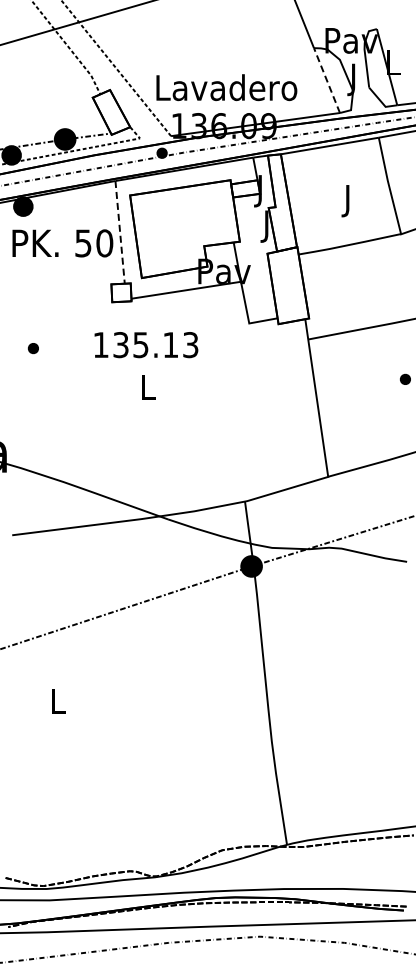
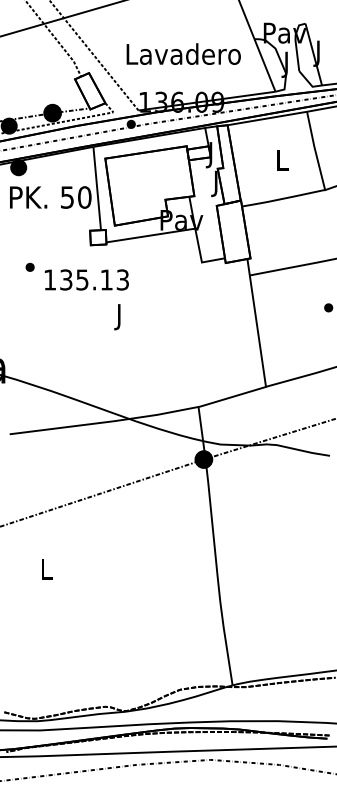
text: (393, 66) -> (318, 54), L -> J
line: (326, 80) -> (264, 65), dashed -> solid
text: (226, 87) -> (183, 54), moved
text: (348, 201) -> (282, 163), J -> L
line: (120, 232) -> (97, 188), dashed -> solid
text: (146, 345) -> (86, 280), moved
part: (32, 348) -> (29, 267), moved
text: (148, 390) -> (120, 316), L -> J

